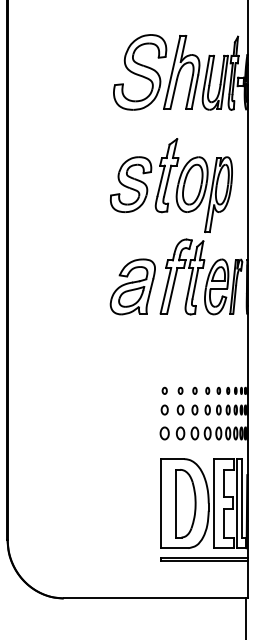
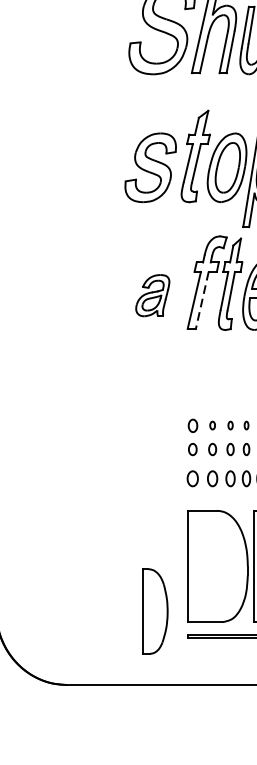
part: (132, 286) -> (152, 295), size x0.6
line: (172, 291) -> (202, 301), solid -> dashed
part: (164, 390) -> (192, 425), size x1.6
part: (185, 503) -> (155, 611), moved

